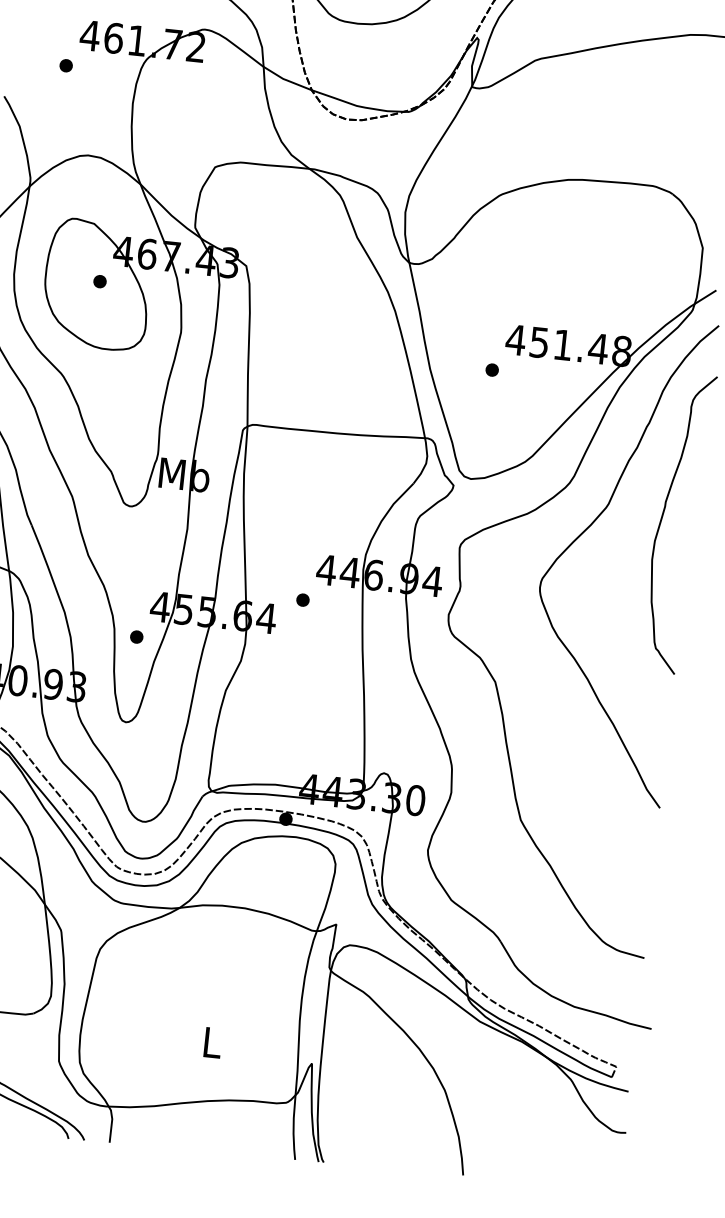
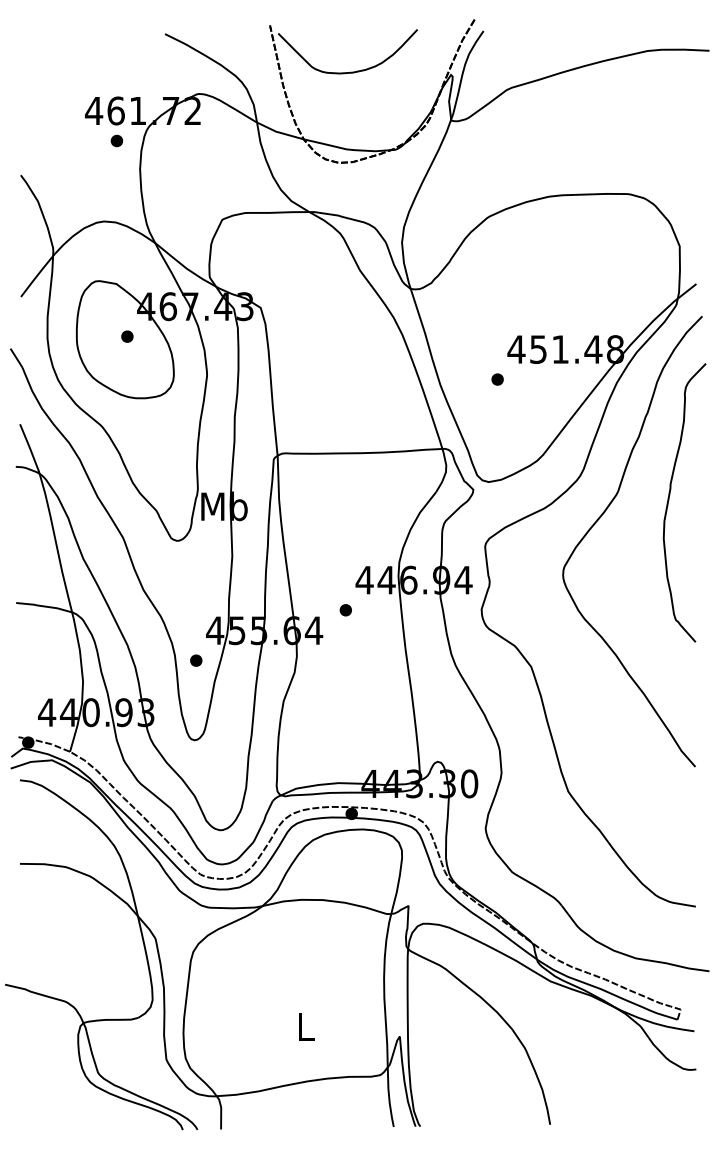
part: (65, 65) -> (116, 140), moved

